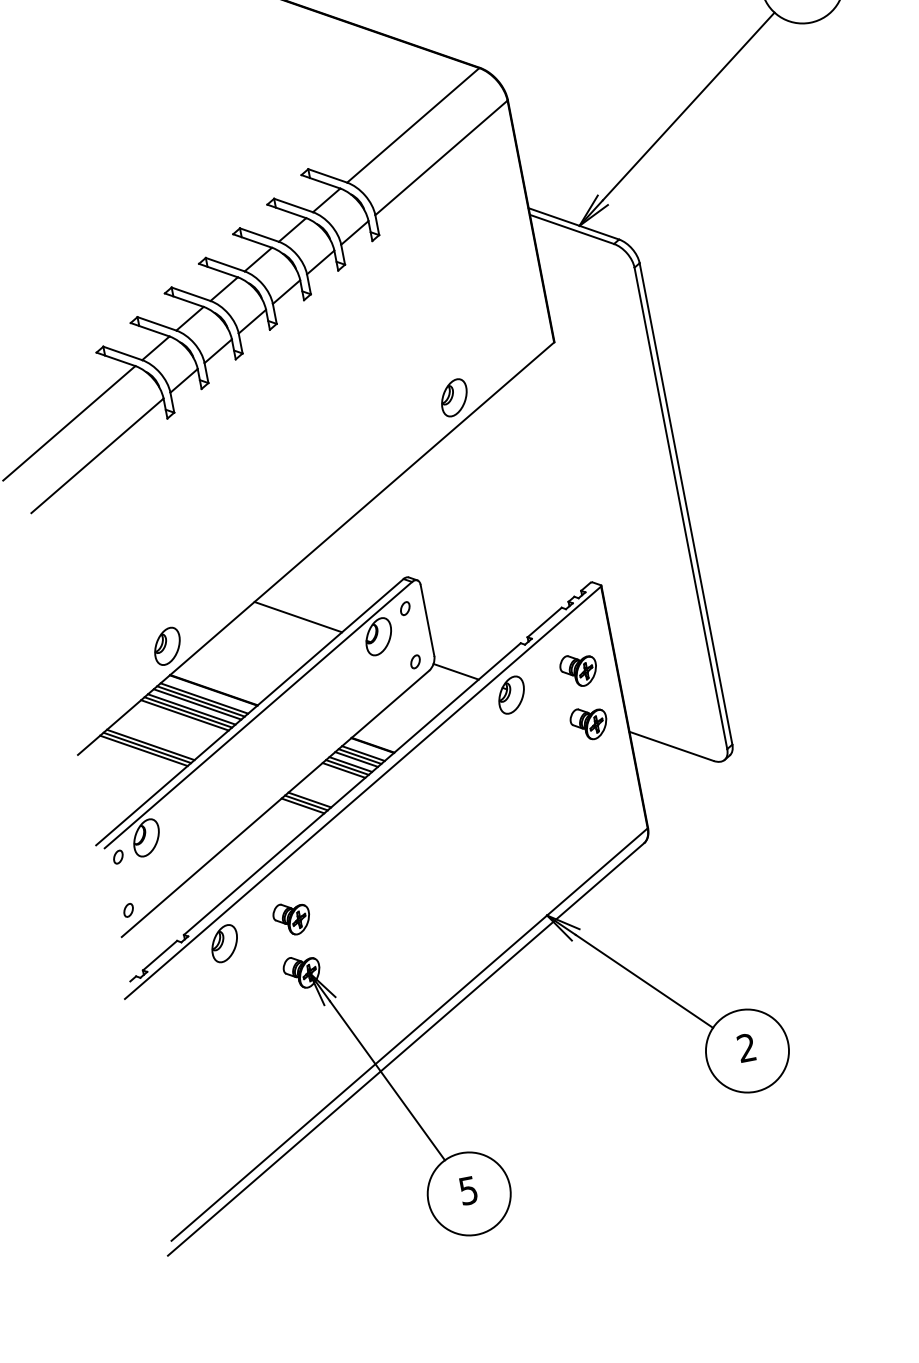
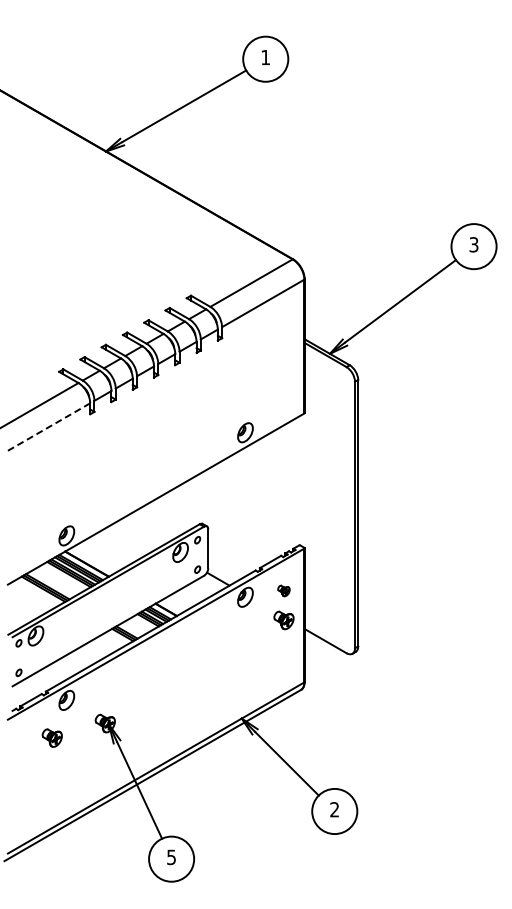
line: (98, 456) -> (49, 427), solid -> dashed
line: (297, 616) -> (139, 533), removed
part: (577, 669) -> (283, 590), size x0.6
part: (290, 917) -> (51, 737), moved

